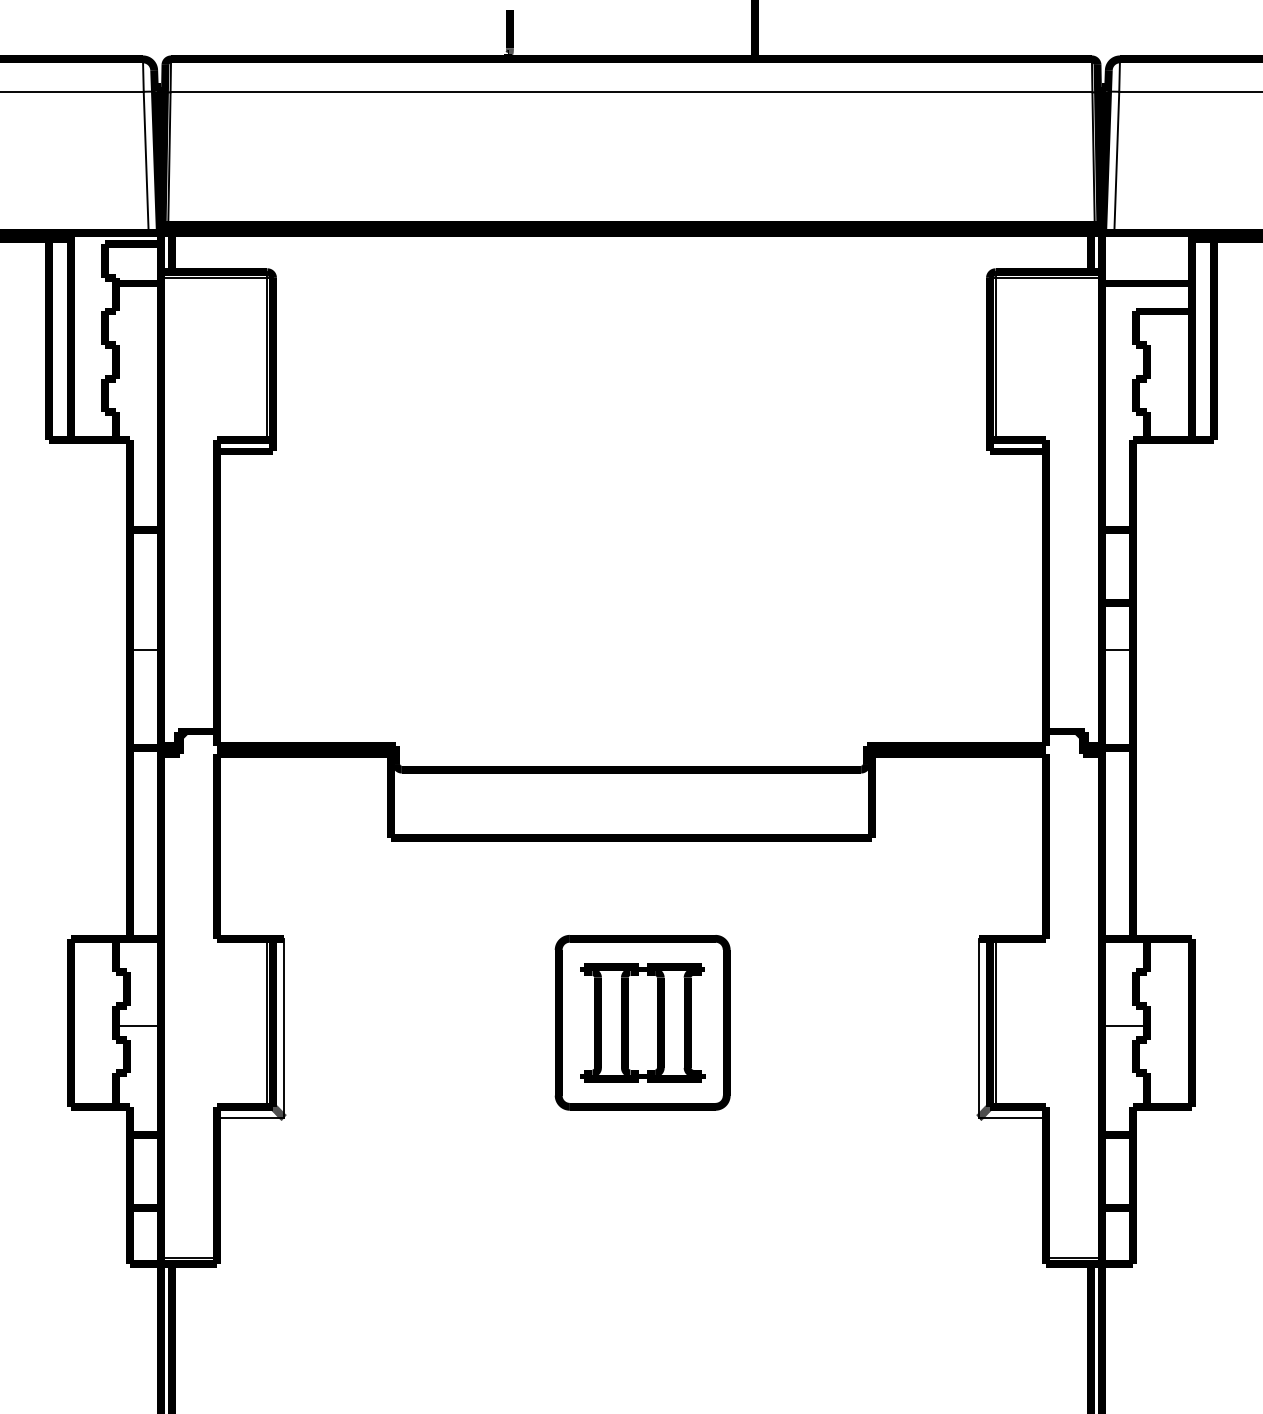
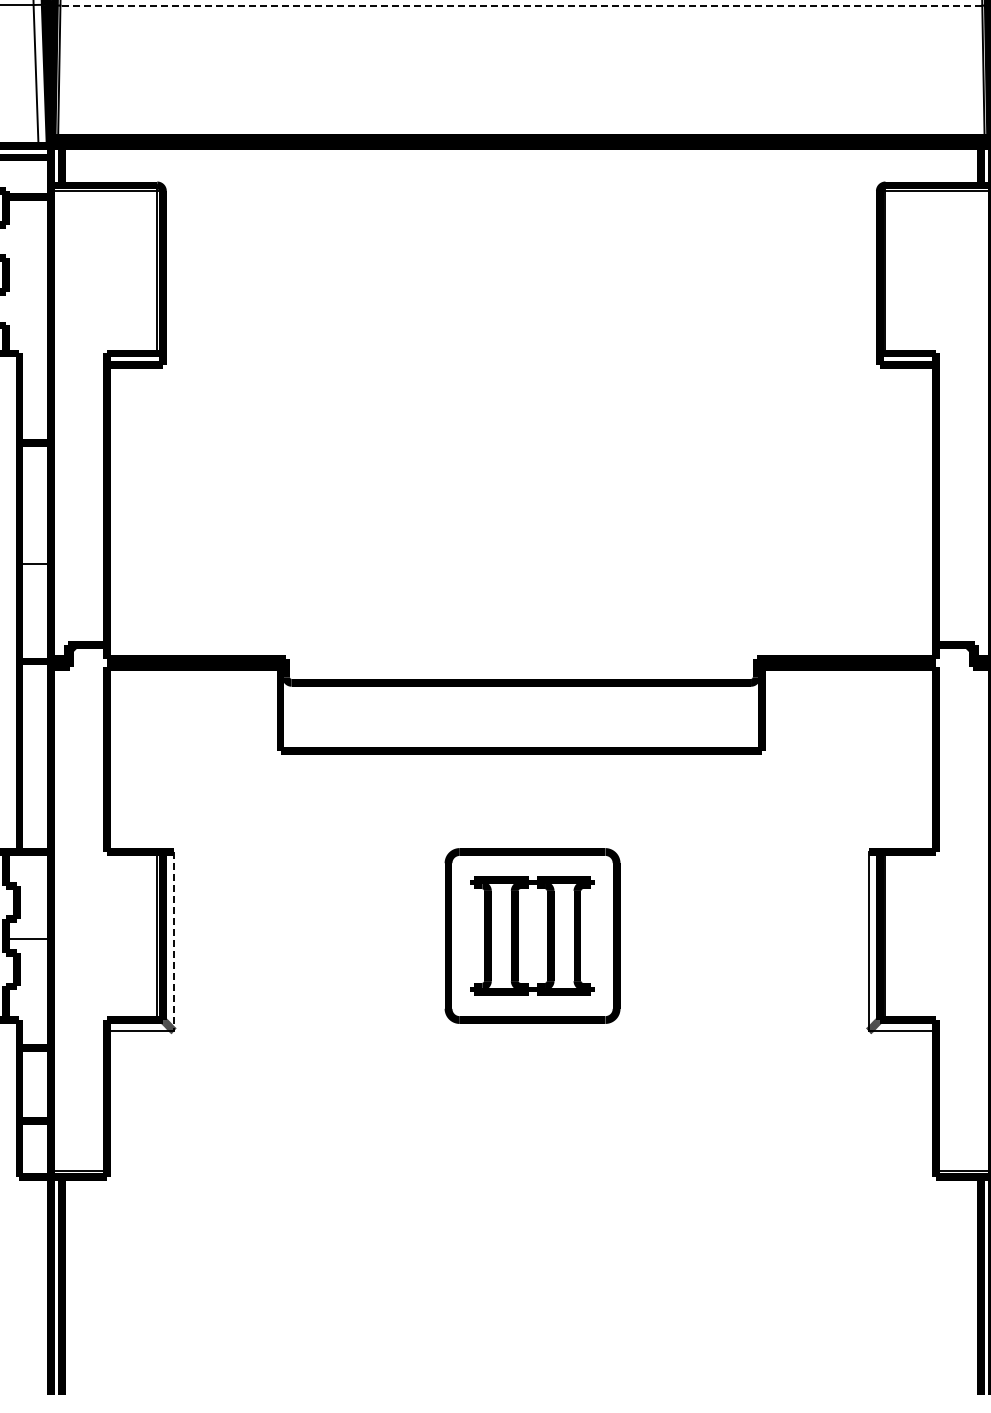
line: (631, 92) -> (521, 5), solid -> dashed
line: (284, 1028) -> (174, 941), solid -> dashed

